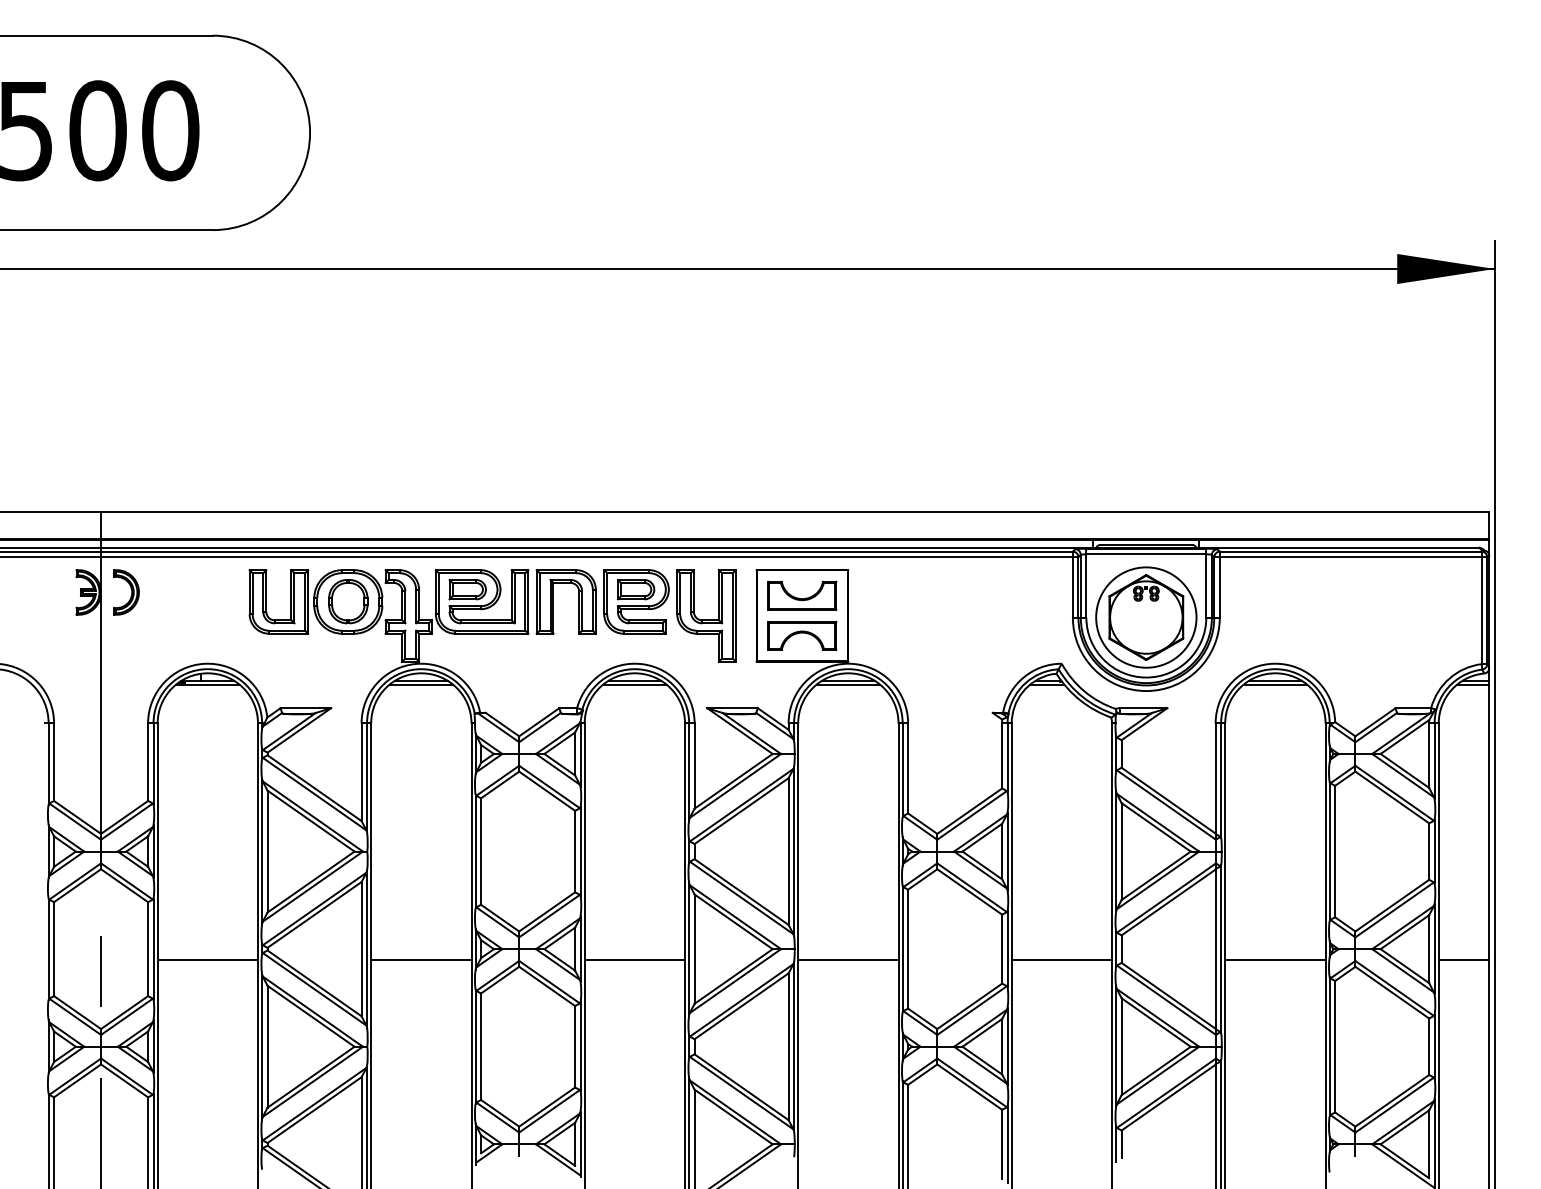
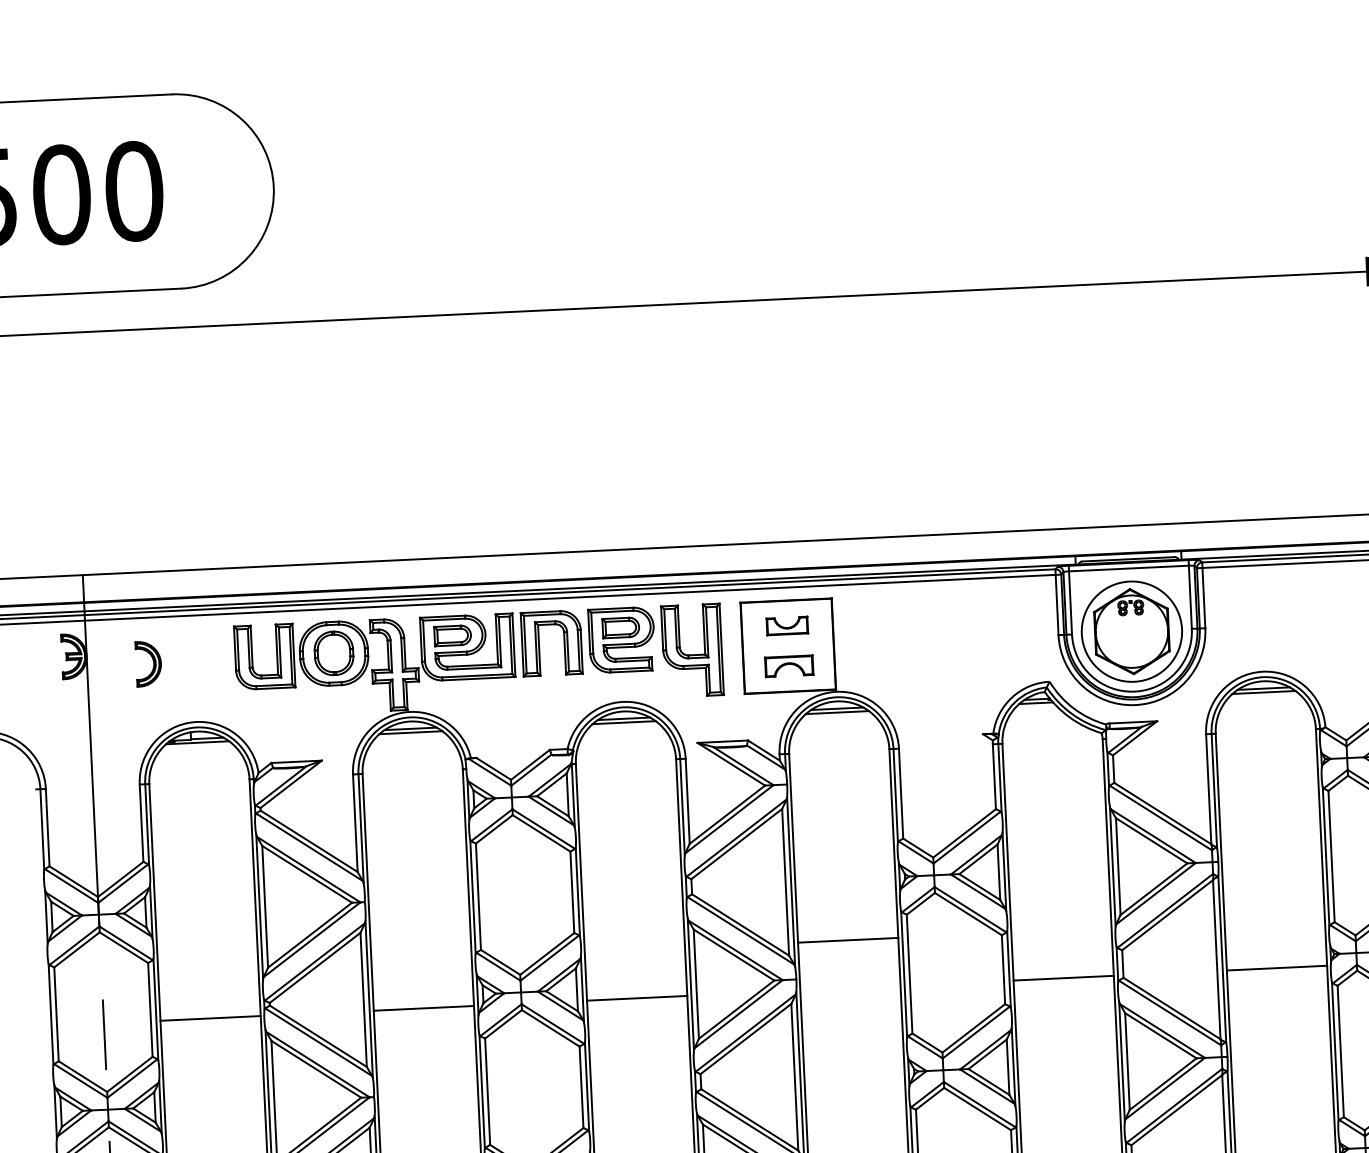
part: (126, 592) -> (148, 663), moved
part: (802, 595) -> (787, 625), size x0.6
part: (802, 635) -> (789, 665), size x0.7
line: (848, 960) -> (848, 940), moved

